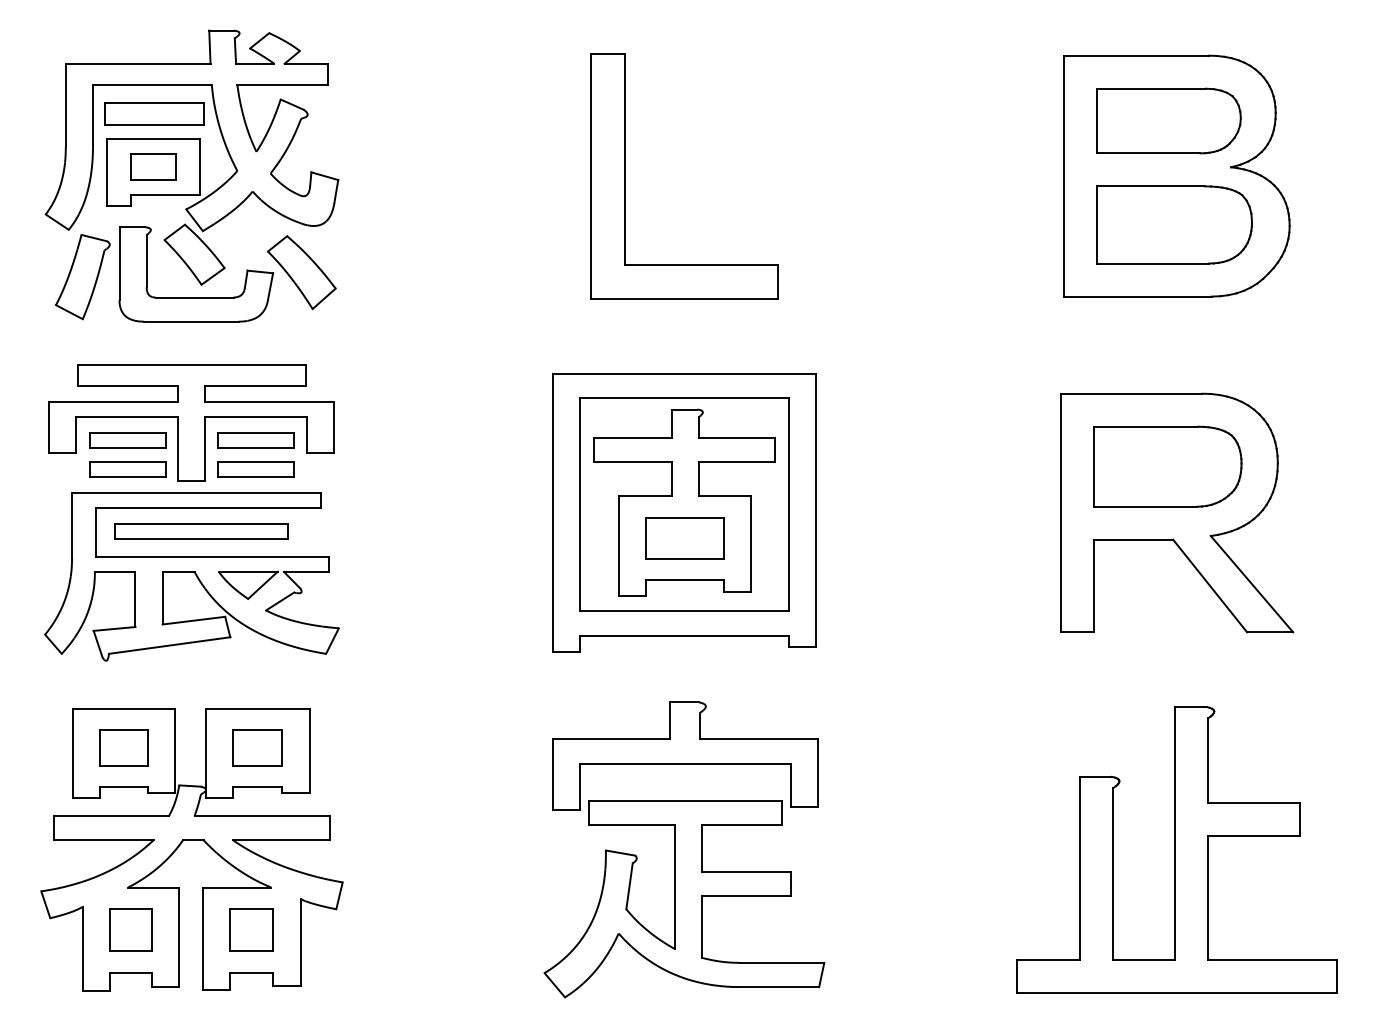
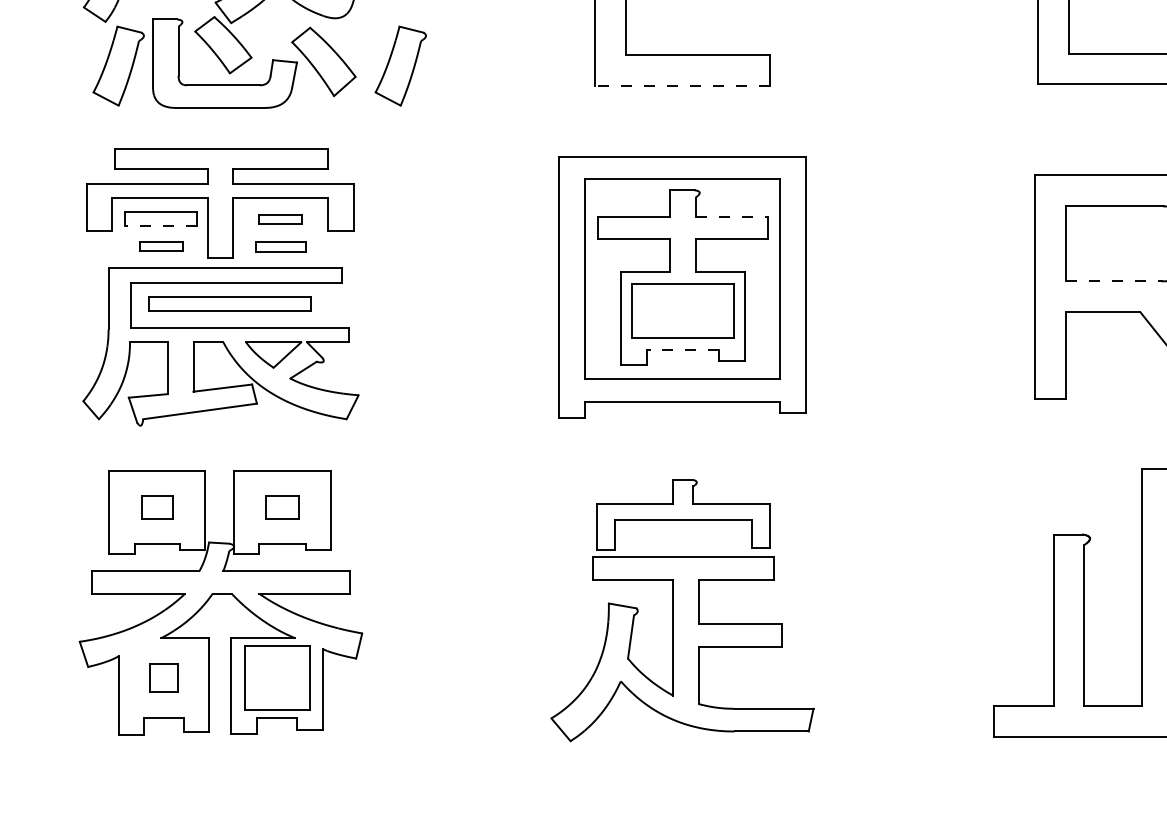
part: (383, 277) -> (400, 66), added
line: (683, 298) -> (681, 86), solid -> dashed
line: (737, 437) -> (732, 216), solid -> dashed
part: (255, 440) -> (280, 219), size x0.6
line: (127, 448) -> (160, 226), solid -> dashed
part: (127, 469) -> (160, 246), size x0.6
part: (255, 469) -> (280, 246), size x0.7
line: (1145, 506) -> (1114, 281), solid -> dashed
part: (684, 538) -> (682, 311), size x1.4
line: (685, 580) -> (683, 350), solid -> dashed
part: (123, 747) -> (156, 506), size x0.7
part: (257, 747) -> (282, 506), size x0.7
part: (685, 755) -> (683, 514), size x0.7
part: (130, 929) -> (163, 677), size x0.7
part: (251, 929) -> (276, 677), size x1.6

